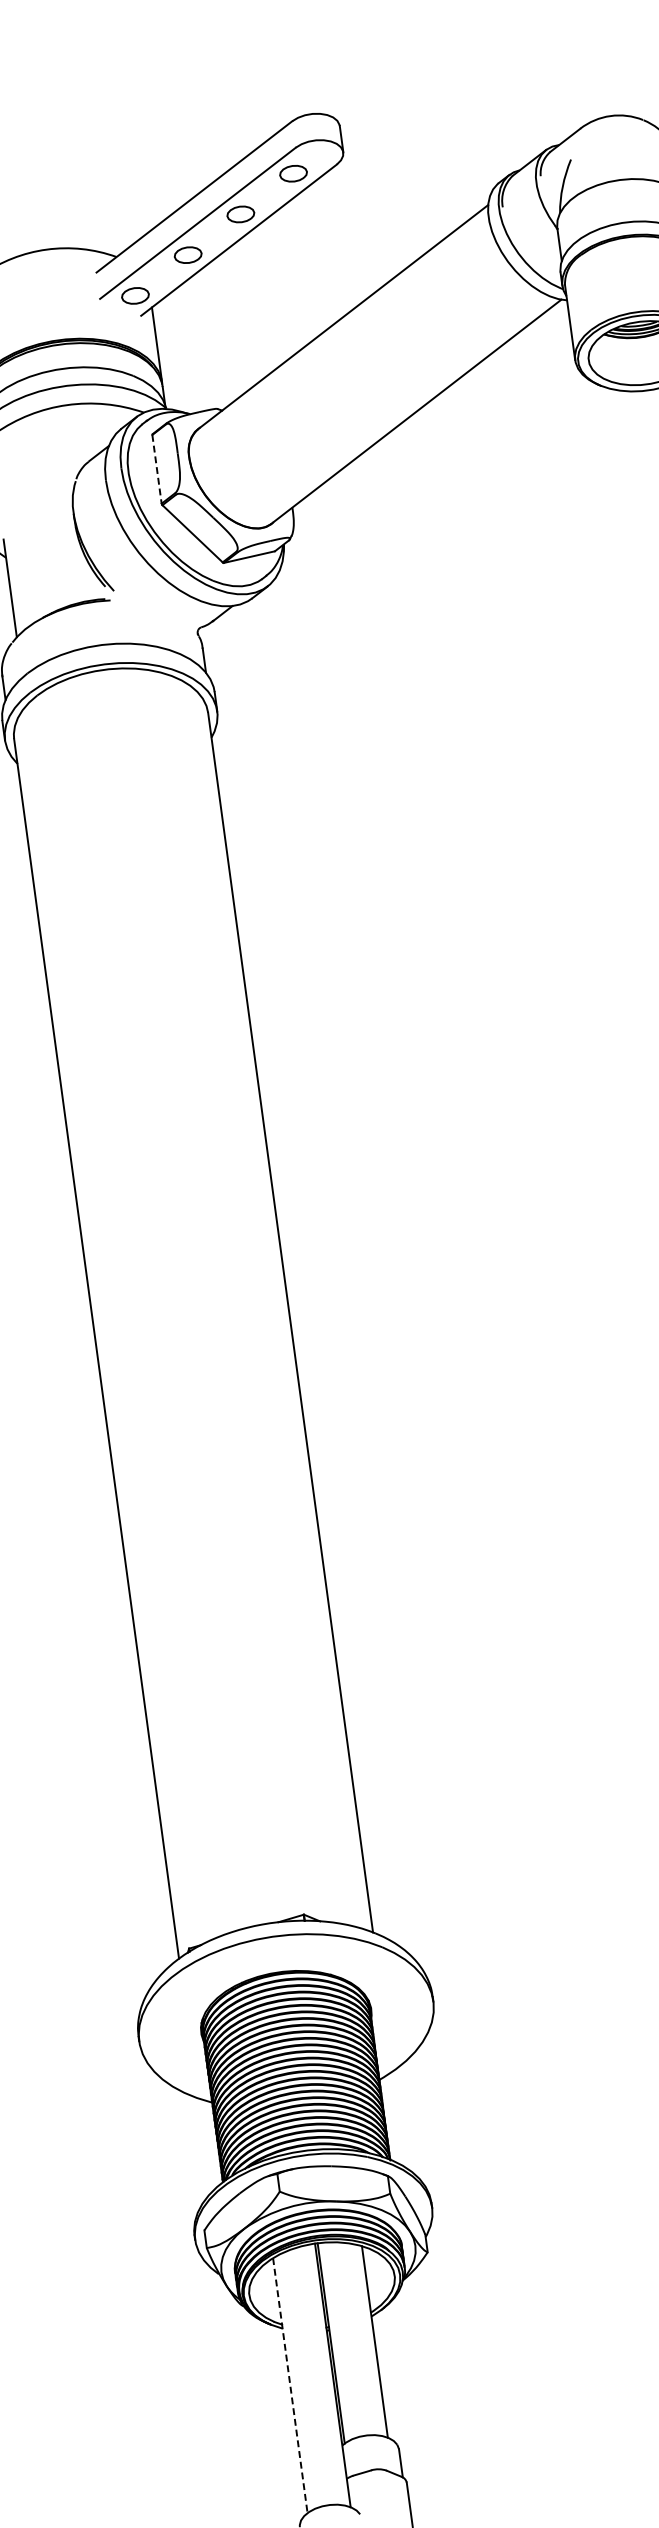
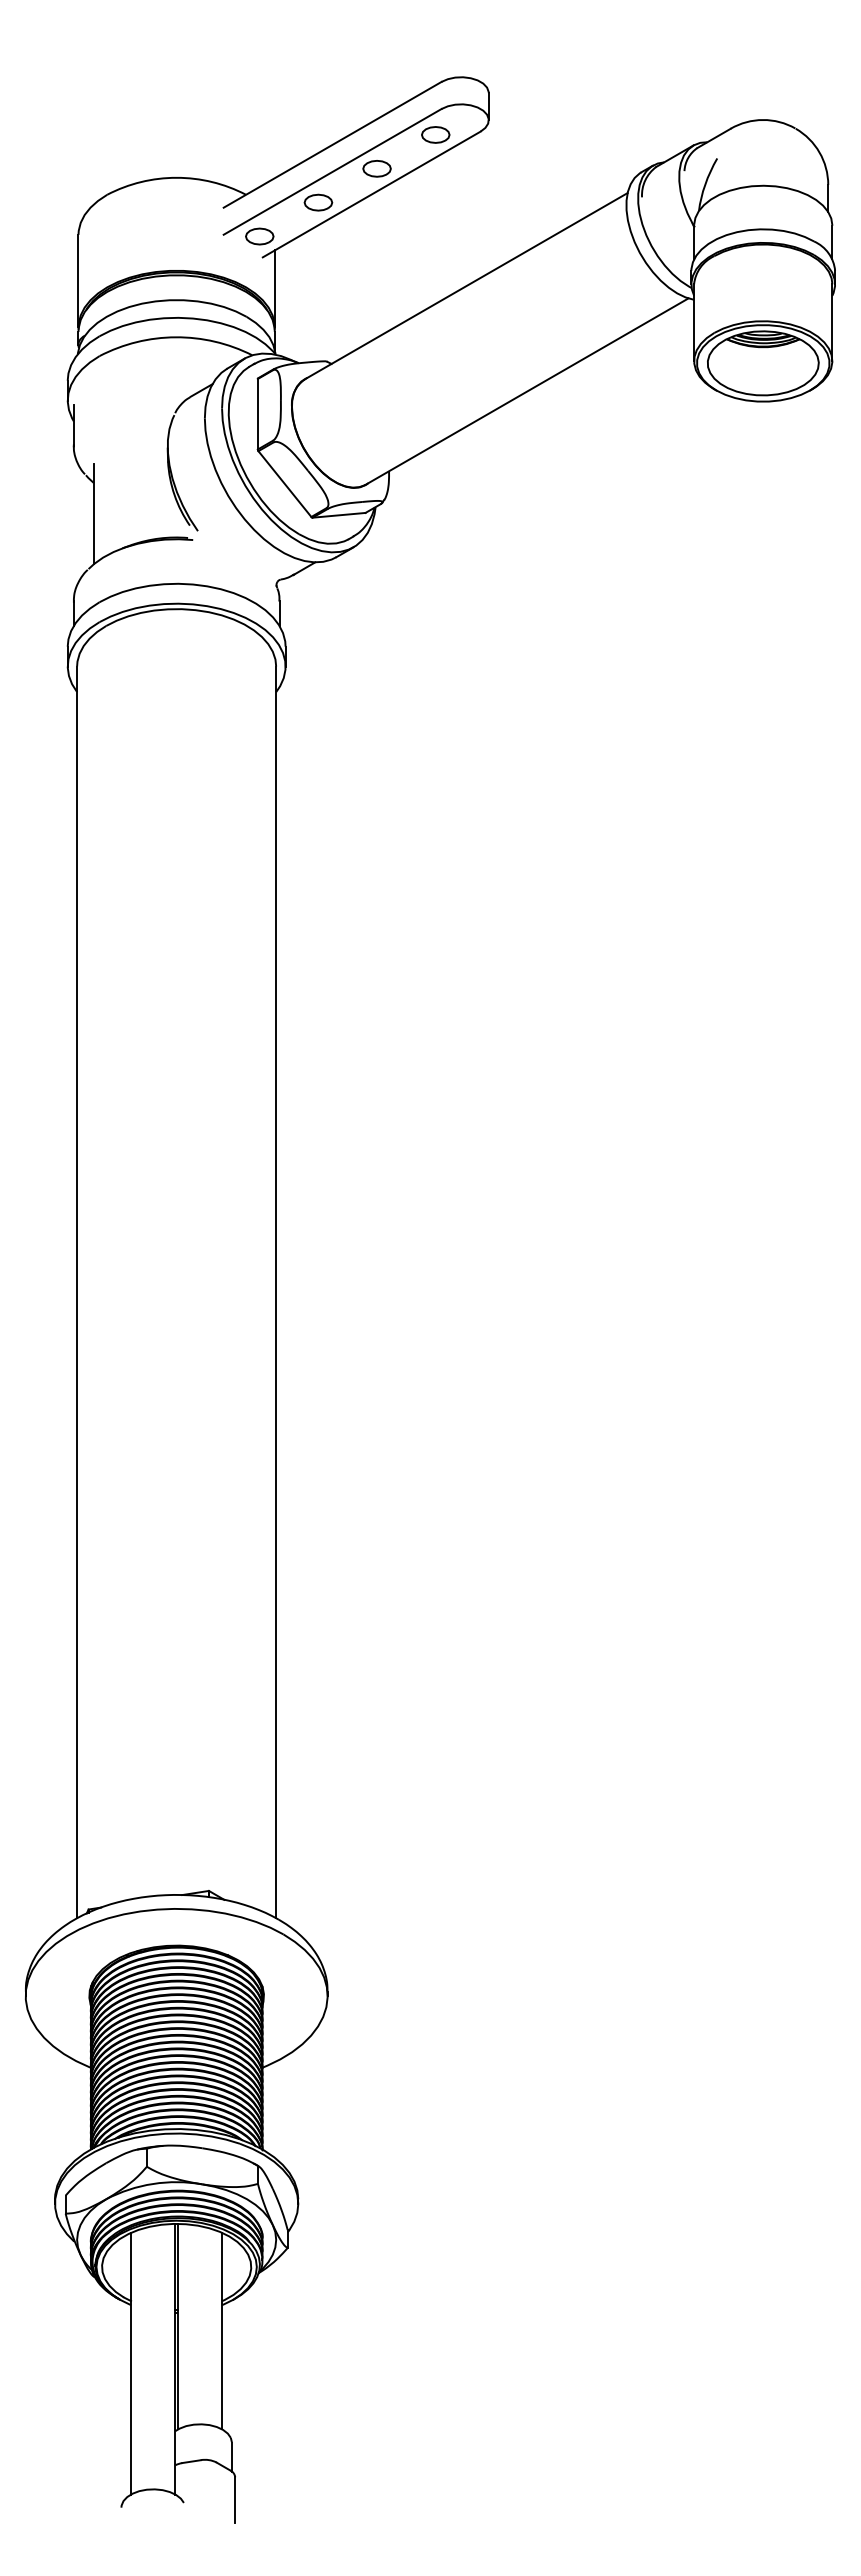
line: (156, 469) -> (257, 414), dashed -> solid
line: (290, 2385) -> (131, 2363), dashed -> solid

